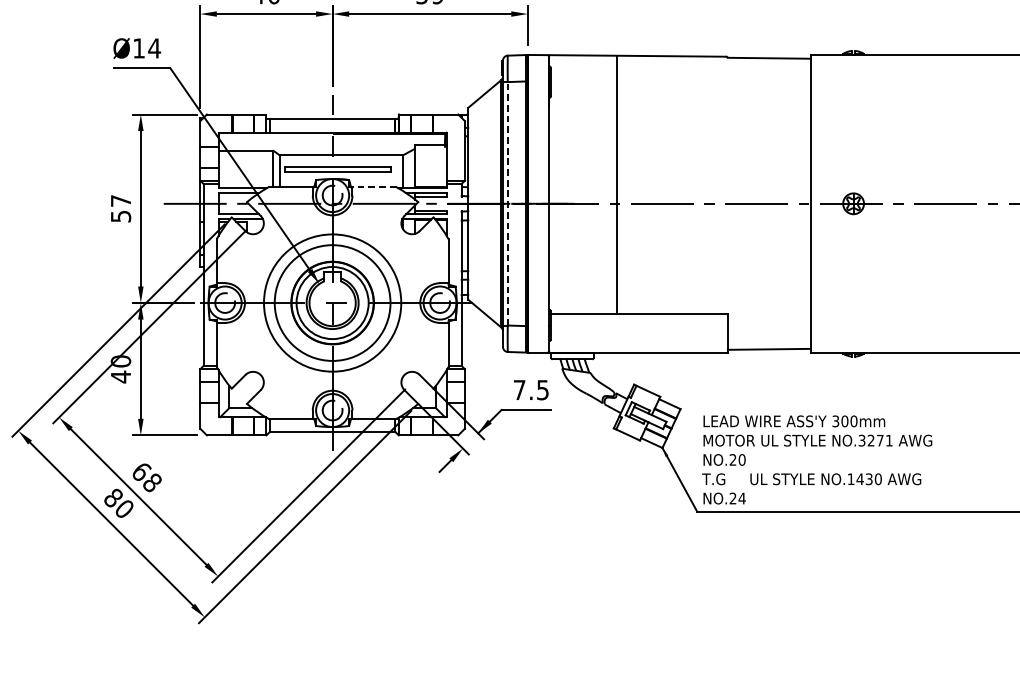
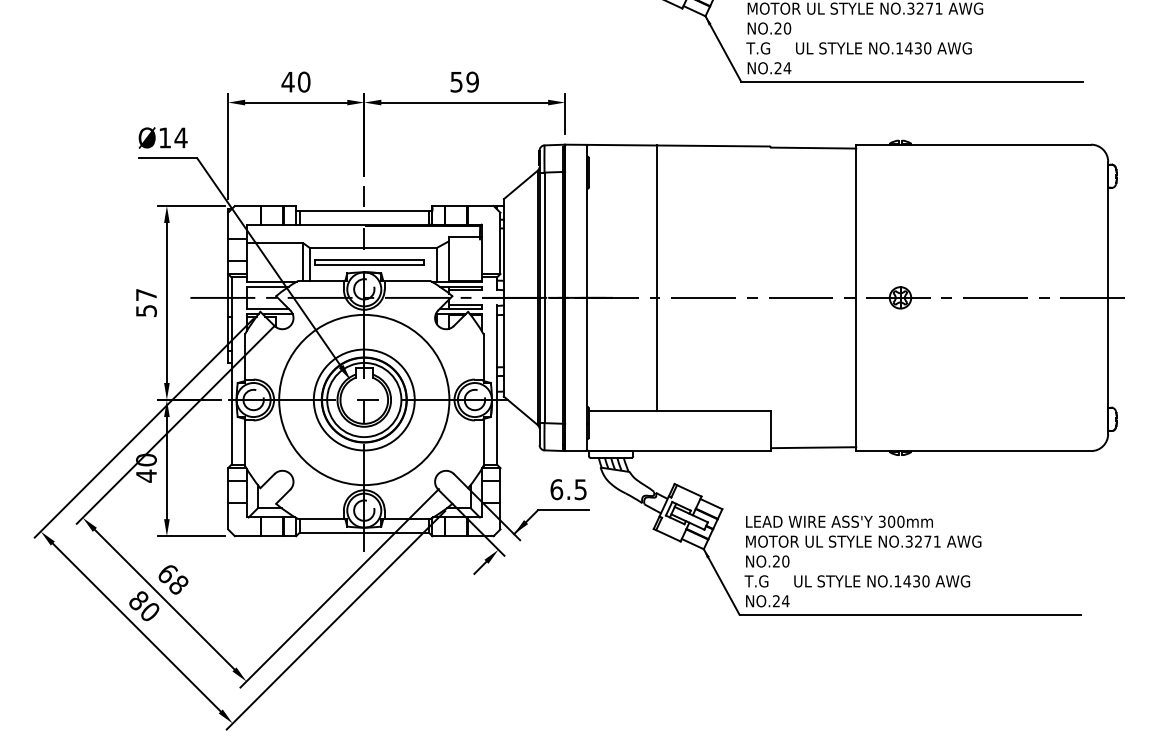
line: (372, 186) -> (405, 280), dashed -> solid
line: (507, 203) -> (544, 297), dashed -> solid
circle: (331, 302) -> (363, 399), size x0.71
circle: (332, 302) -> (364, 399), size x1.43
text: (519, 389) -> (556, 489), 7.5 -> 6.5

